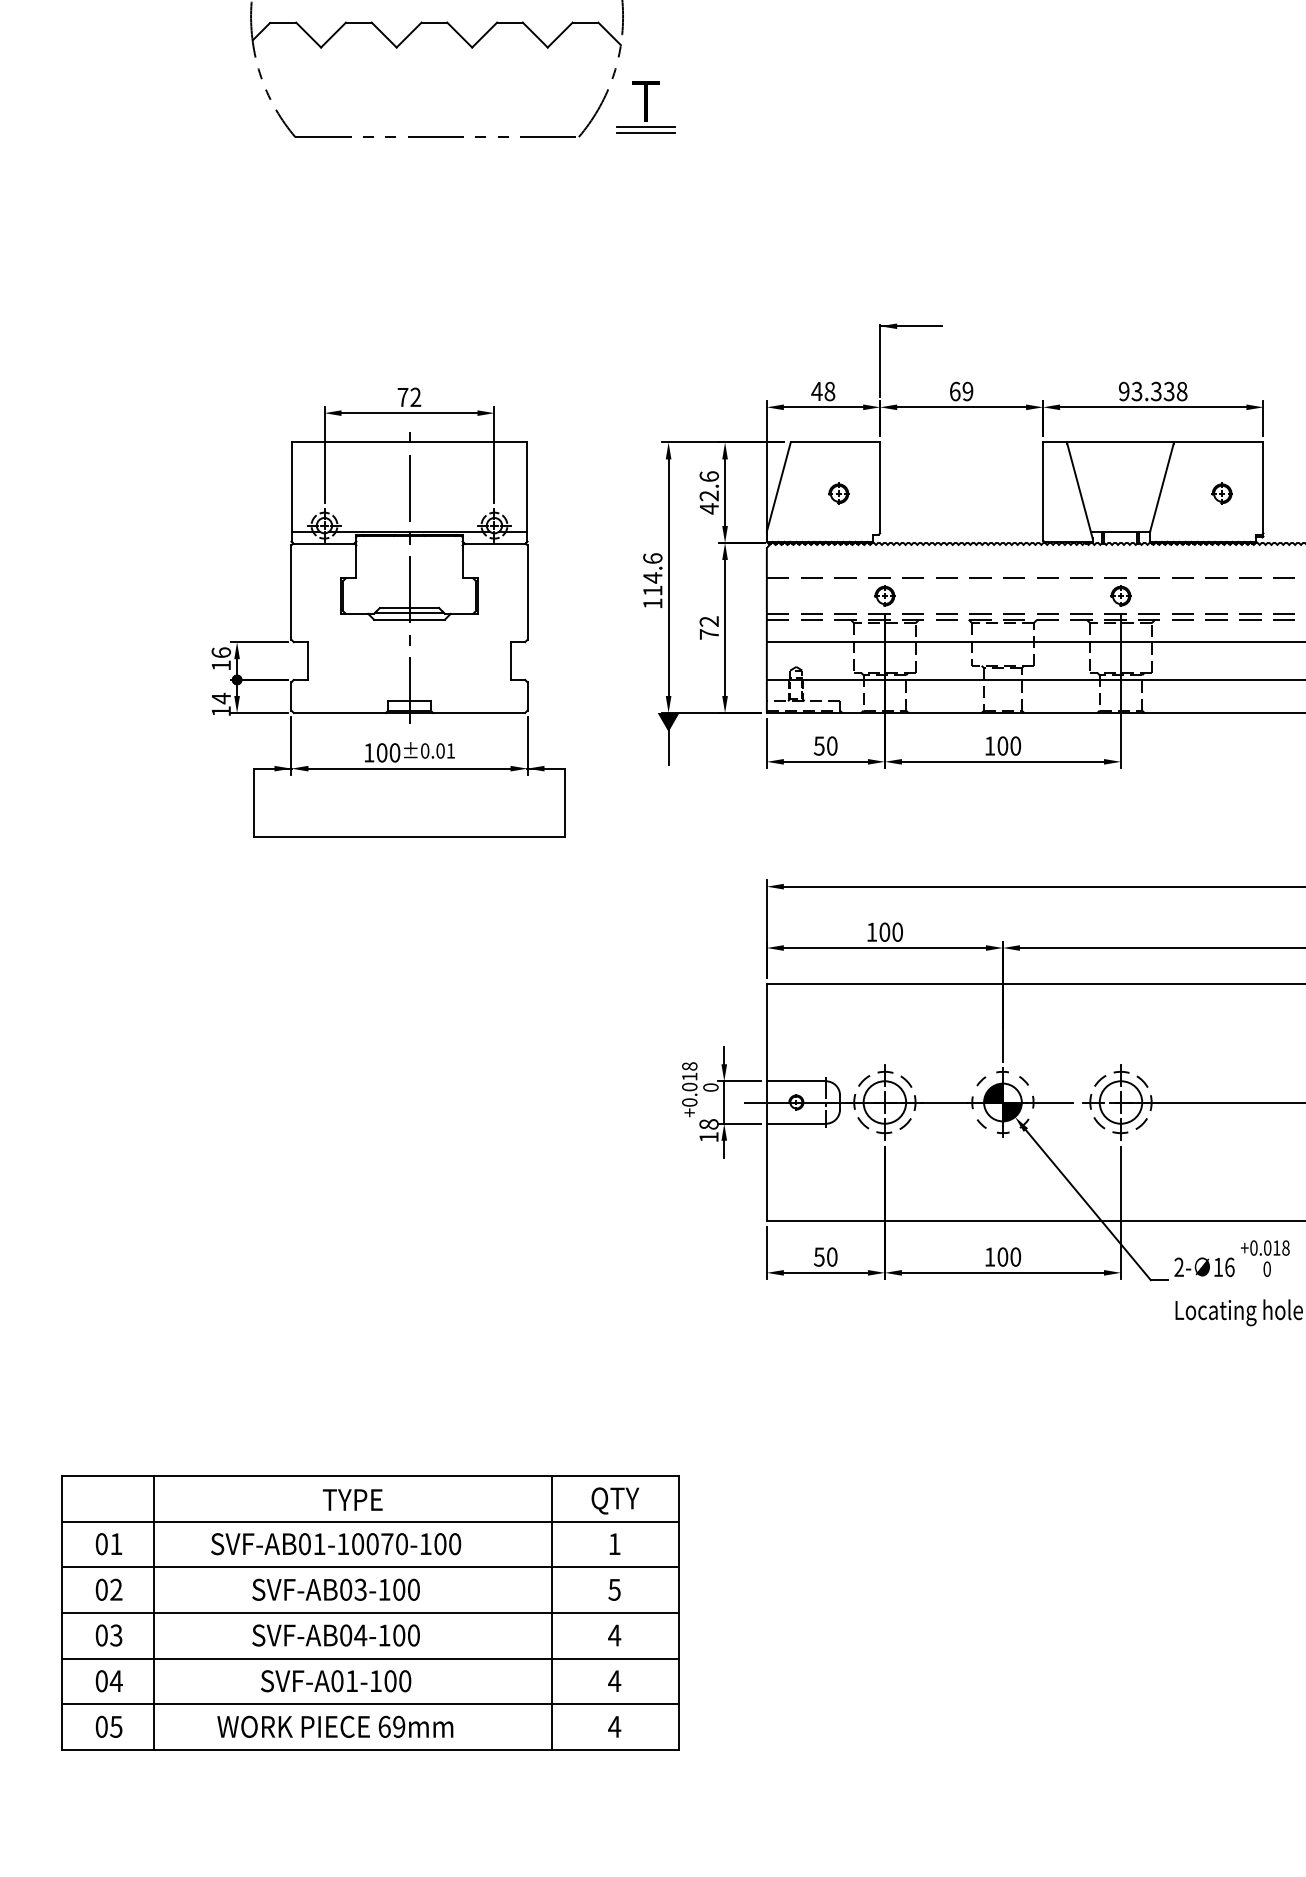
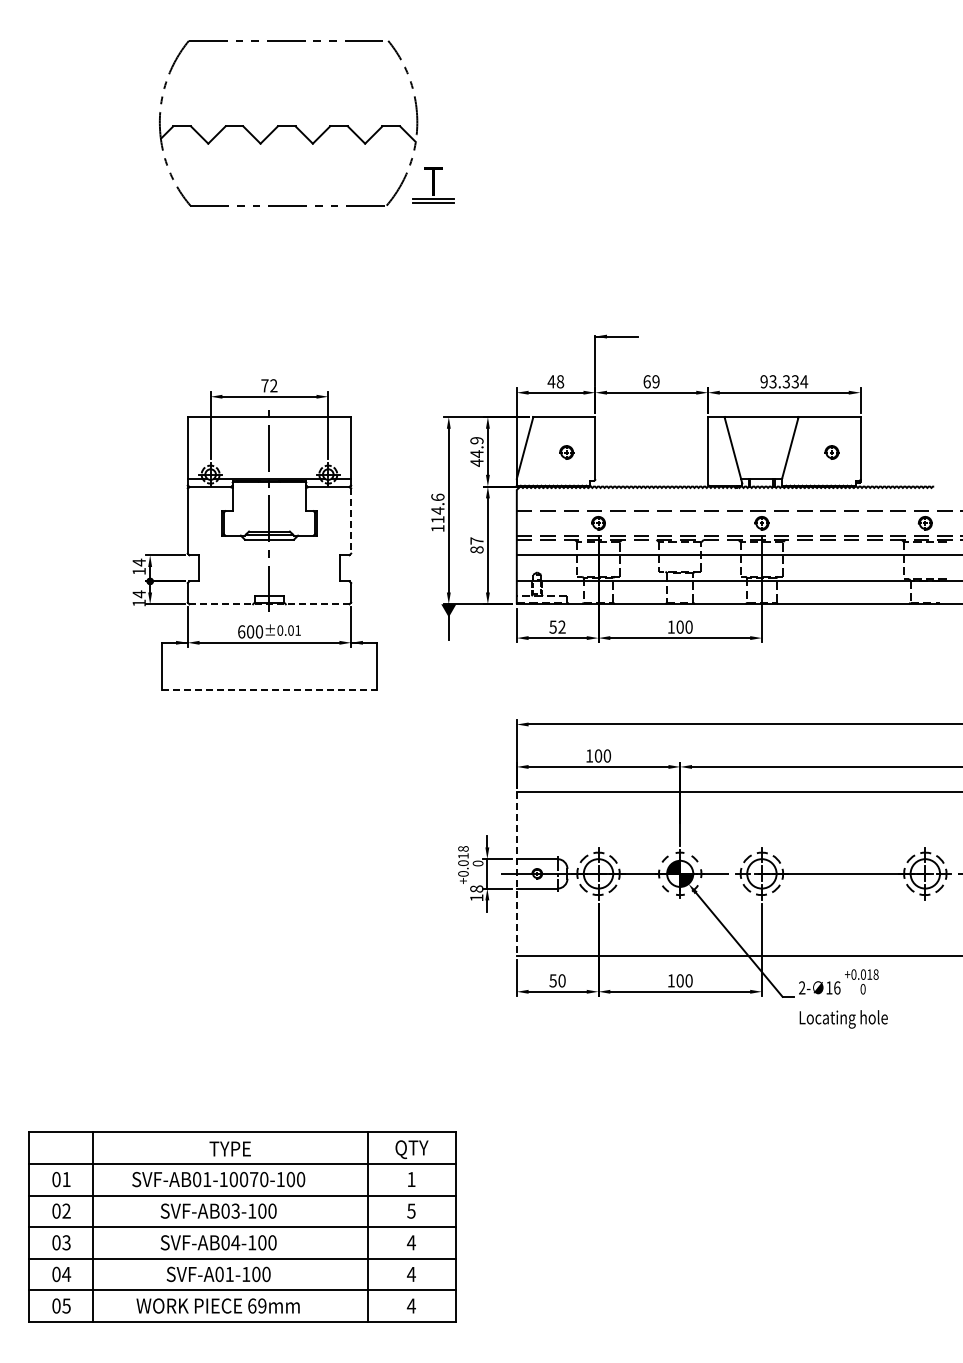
text: (1182, 391) -> (804, 381), 93.338 -> 93.334
text: (708, 486) -> (476, 447), 42.6 -> 44.9
line: (527, 591) -> (351, 520), solid -> dashed
text: (708, 628) -> (476, 545), 72 -> 87
text: (220, 652) -> (138, 562), 16 -> 14
line: (408, 713) -> (268, 604), solid -> dashed
text: (831, 745) -> (561, 626), 50 -> 52
text: (369, 752) -> (241, 631), 100 -> 600
line: (409, 836) -> (269, 689), solid -> dashed
line: (766, 1101) -> (516, 873), solid -> dashed

